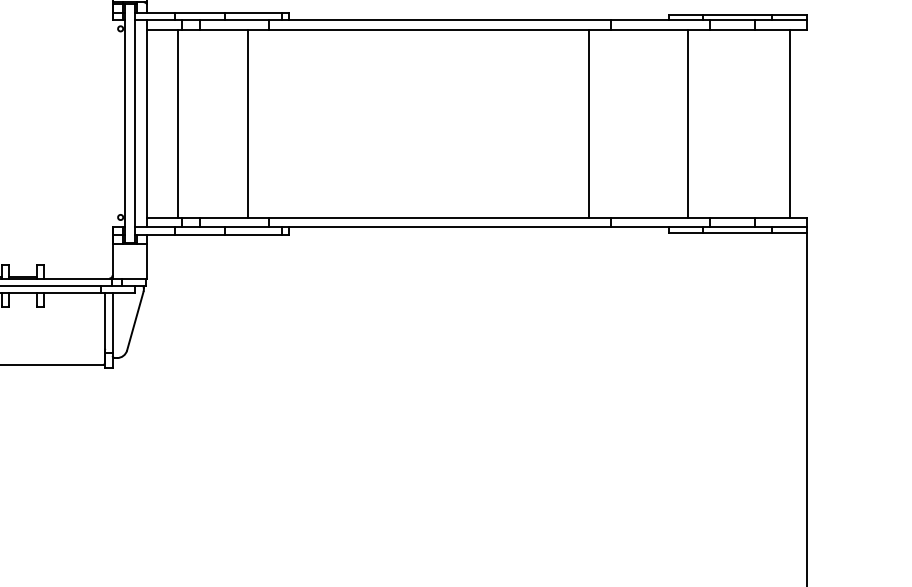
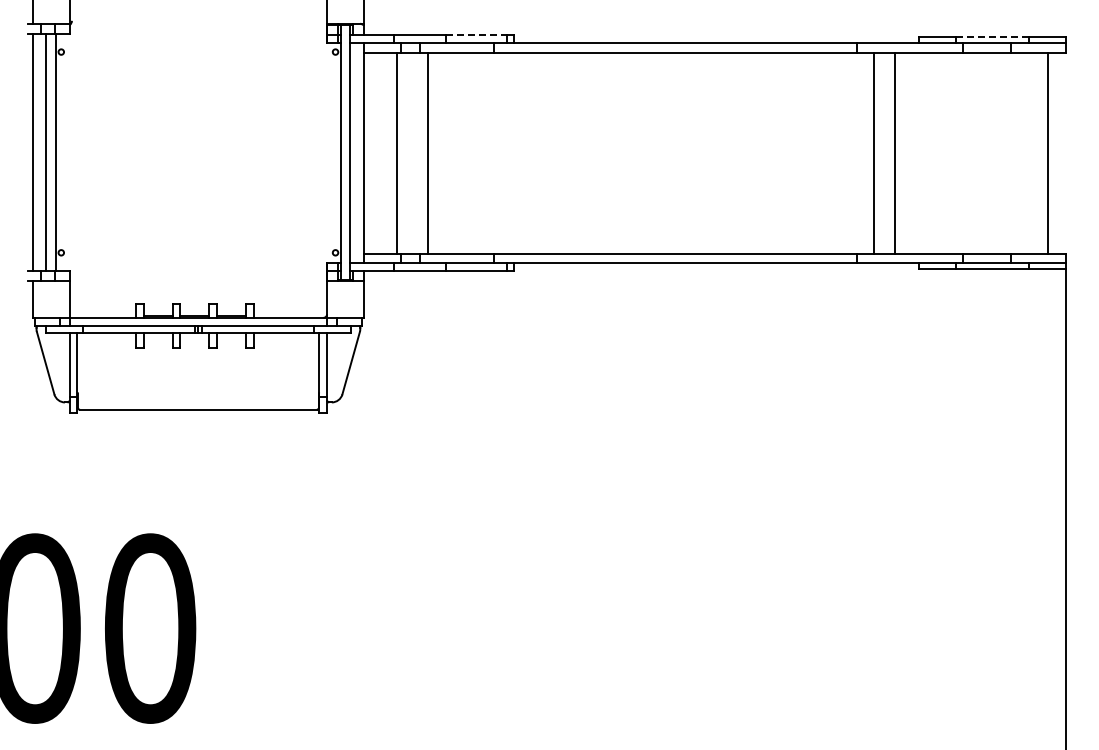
line: (253, 13) -> (476, 35), solid -> dashed
line: (737, 15) -> (992, 37), solid -> dashed
line: (247, 123) -> (427, 152), moved
line: (589, 123) -> (874, 152), moved
line: (688, 123) -> (894, 152), moved

